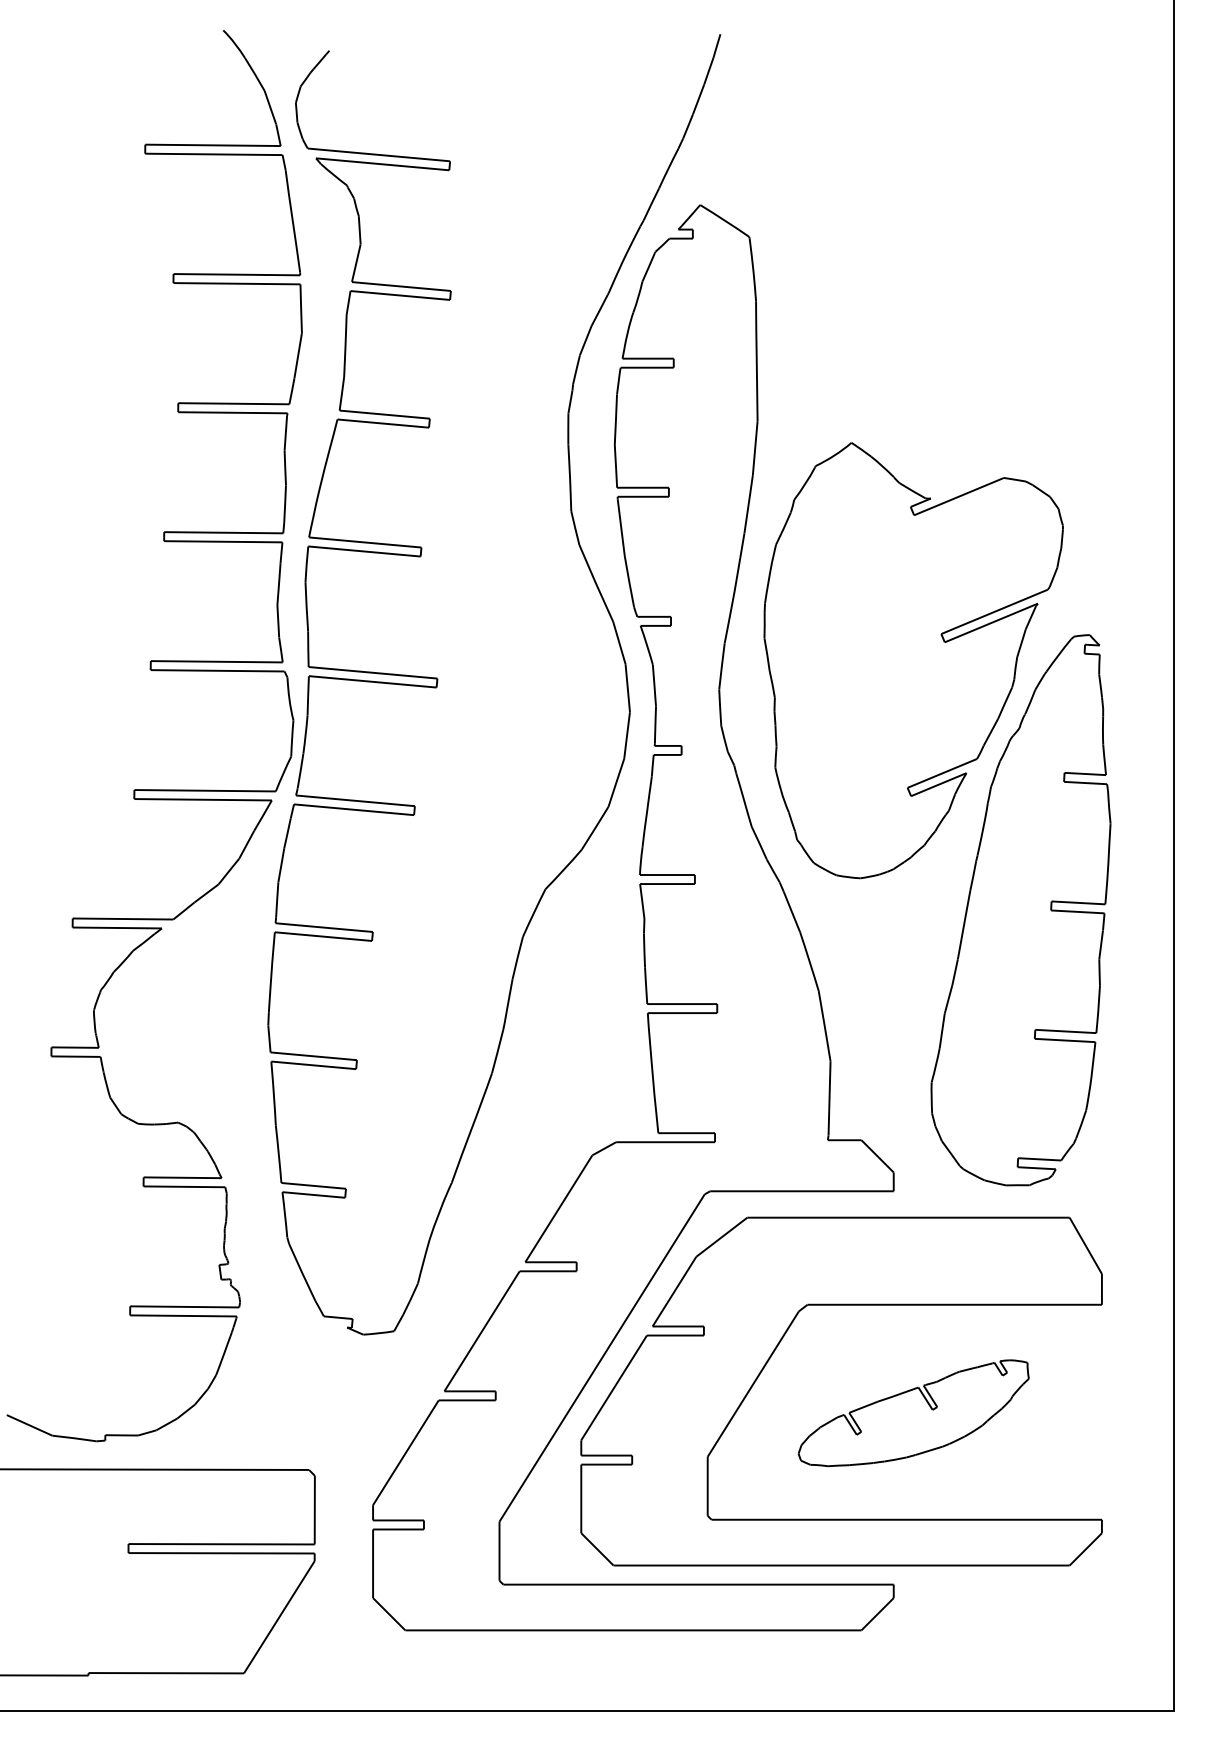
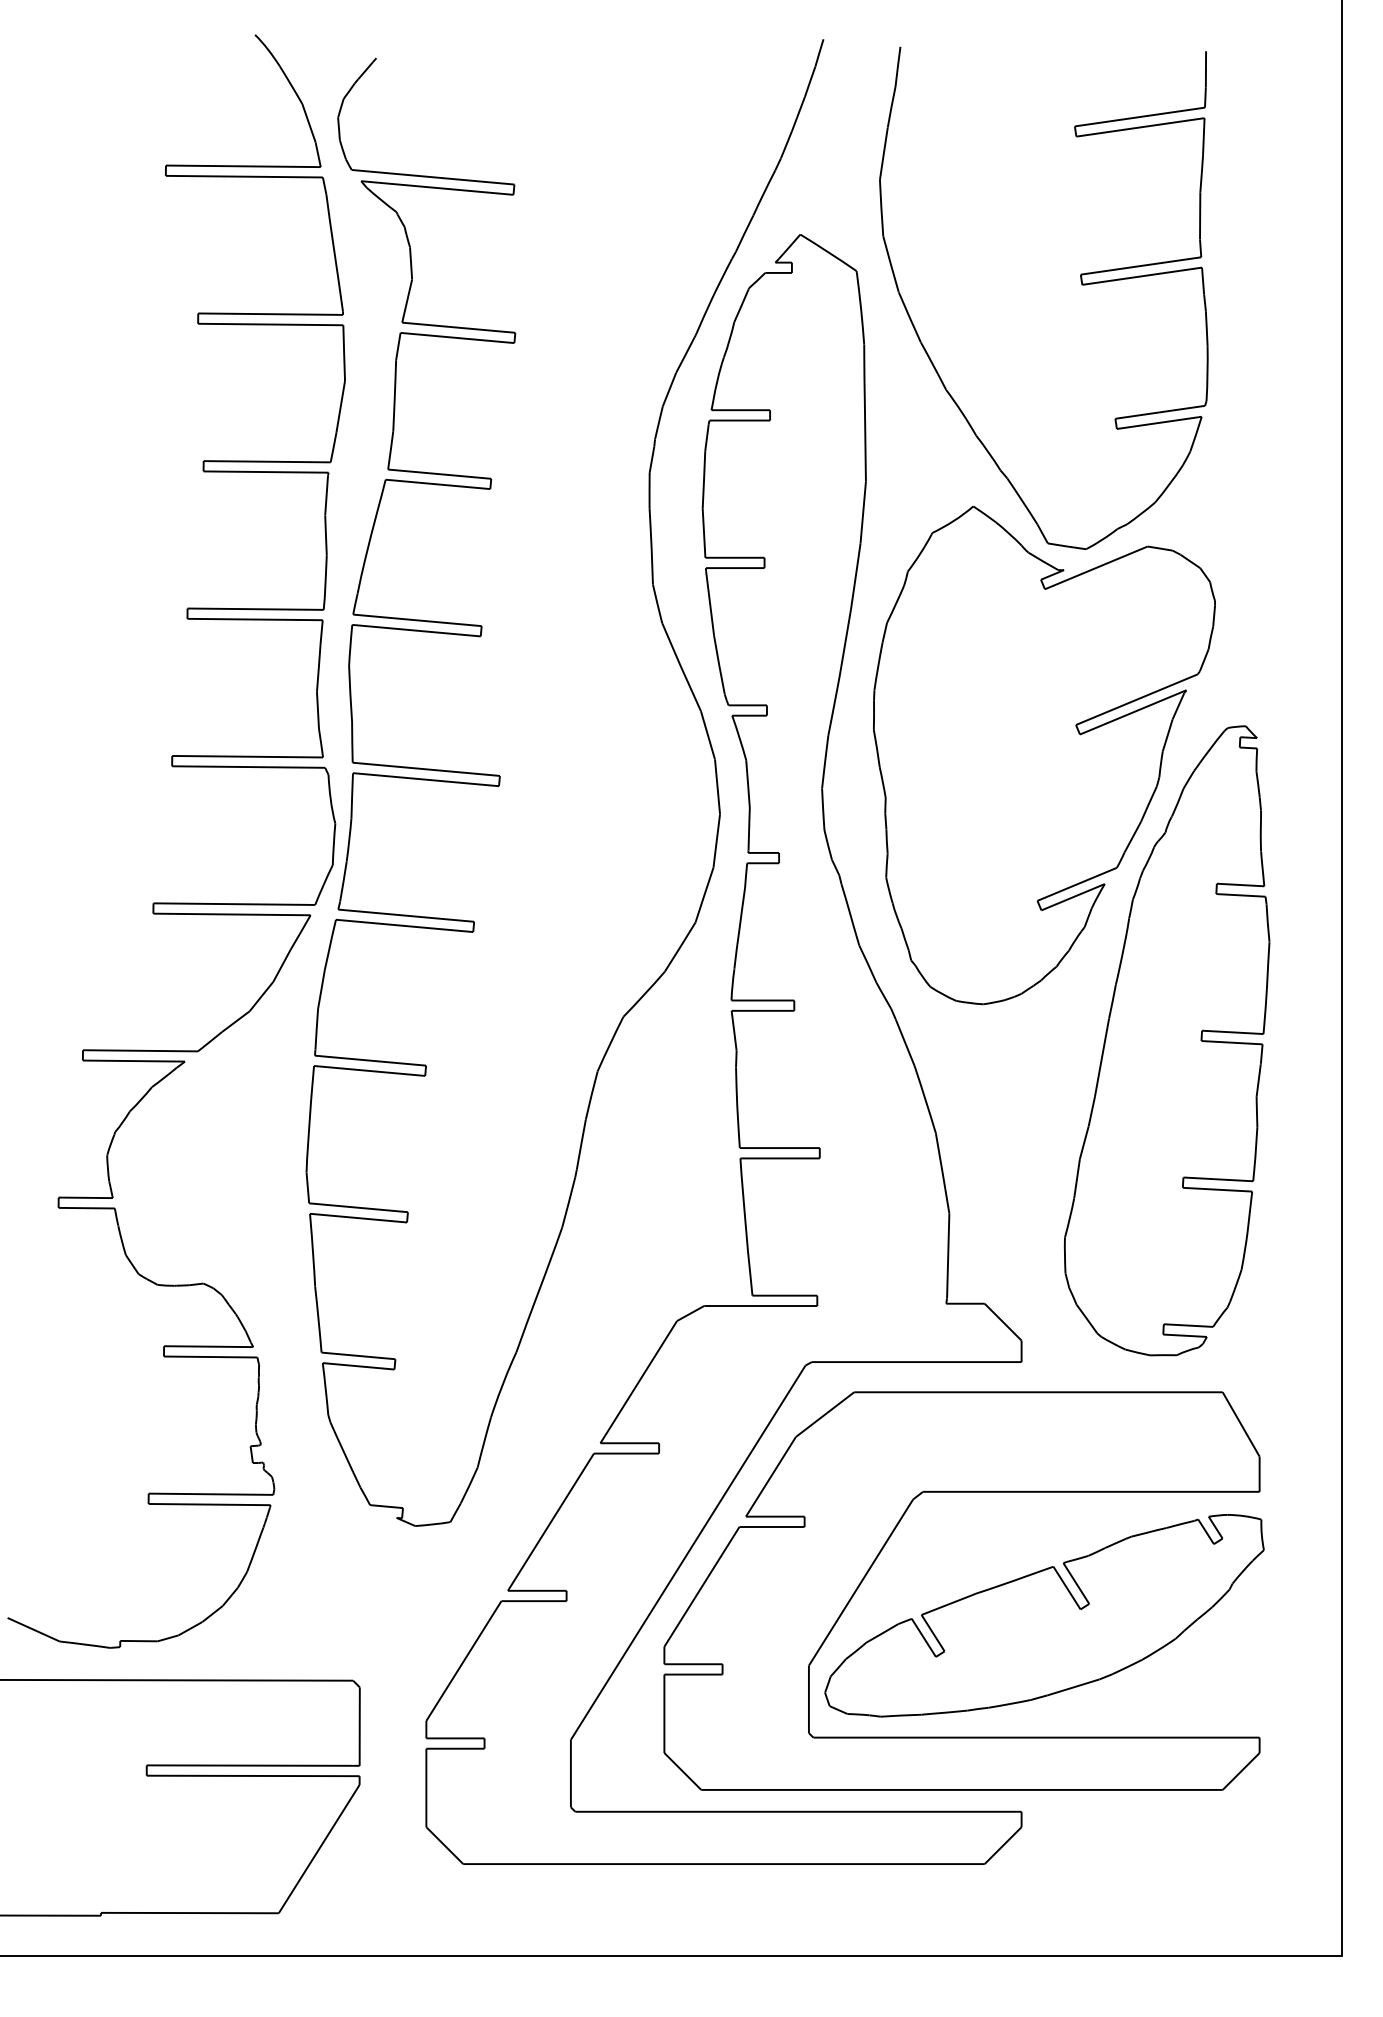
part: (946, 248) -> (1081, 284), added
part: (913, 1412) -> (1044, 1615), size x1.67

